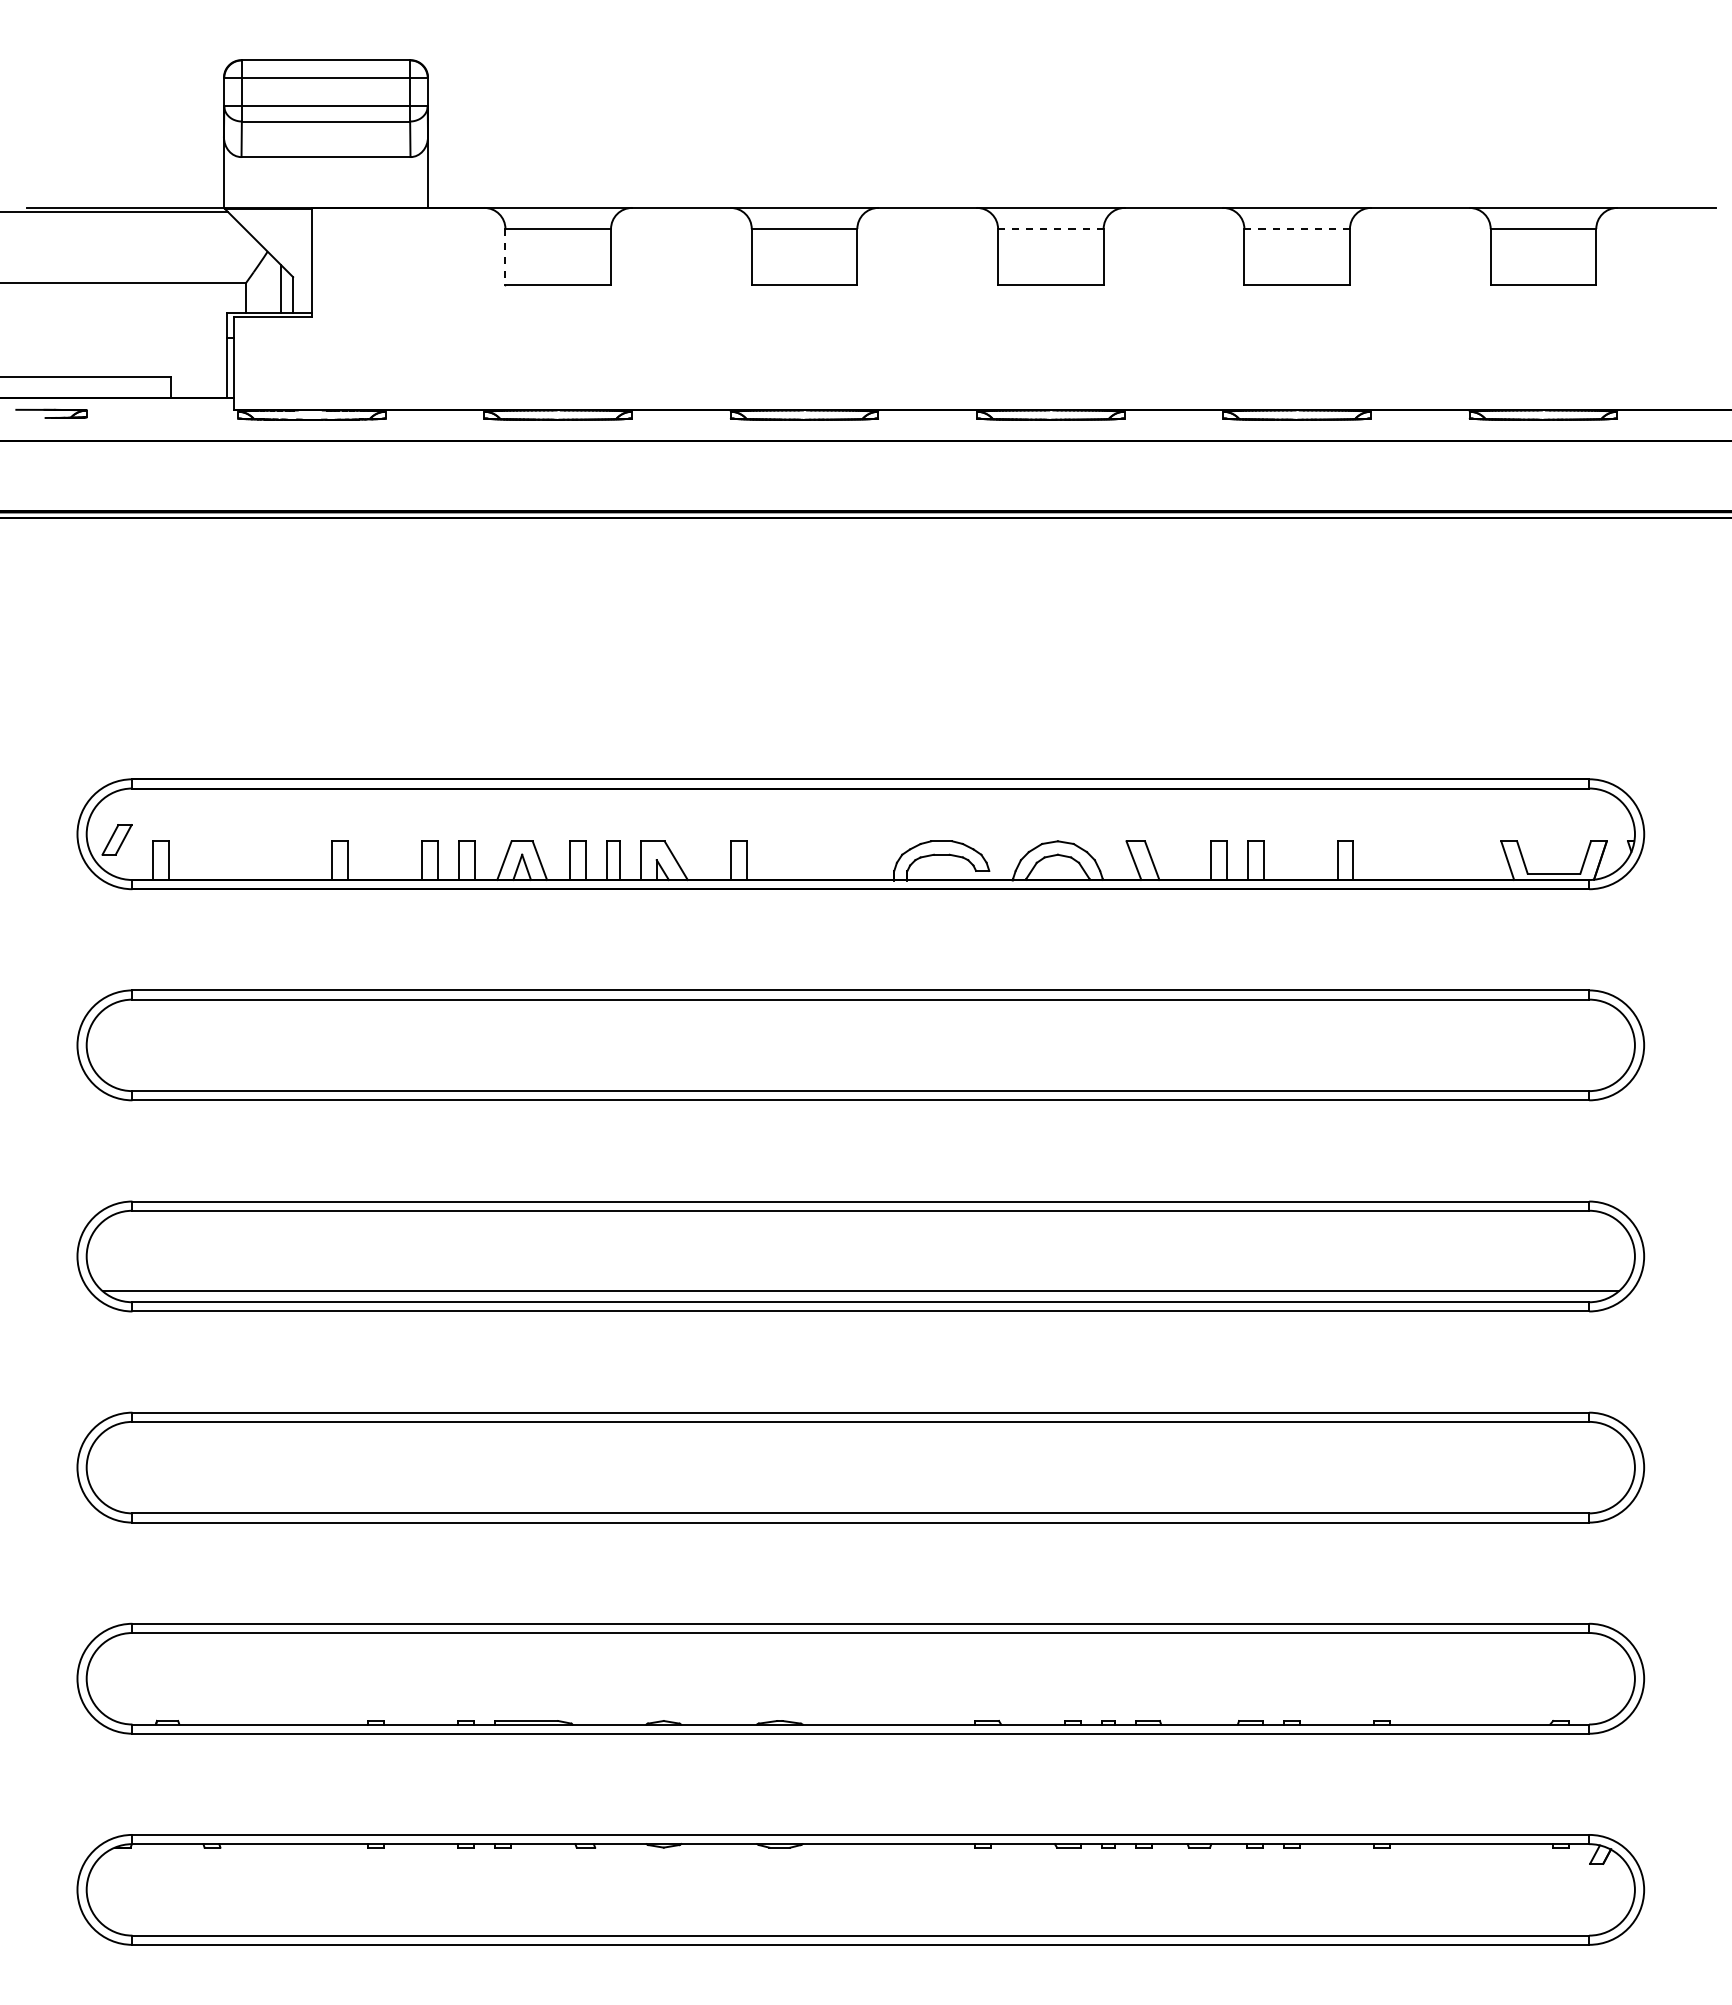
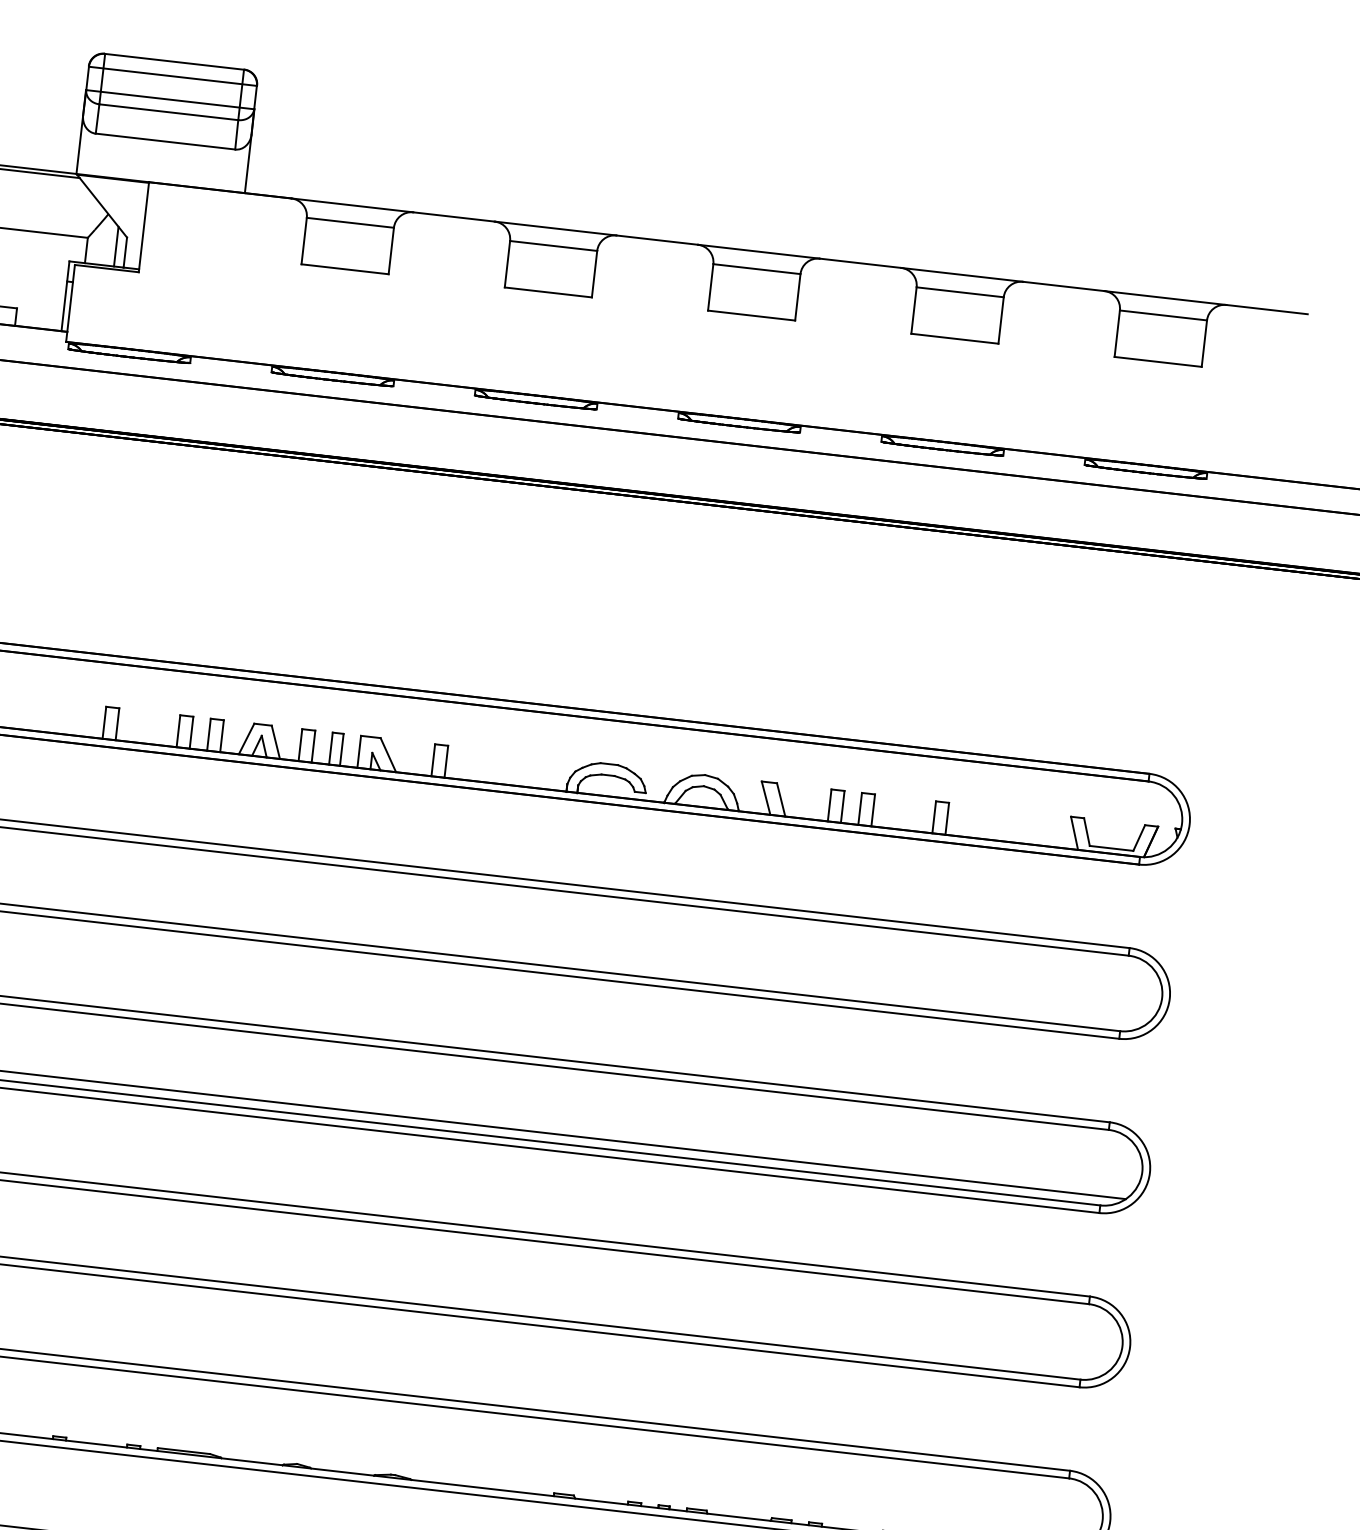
line: (1050, 229) -> (756, 269), dashed -> solid
line: (1297, 229) -> (960, 292), dashed -> solid
line: (505, 257) -> (304, 241), dashed -> solid

